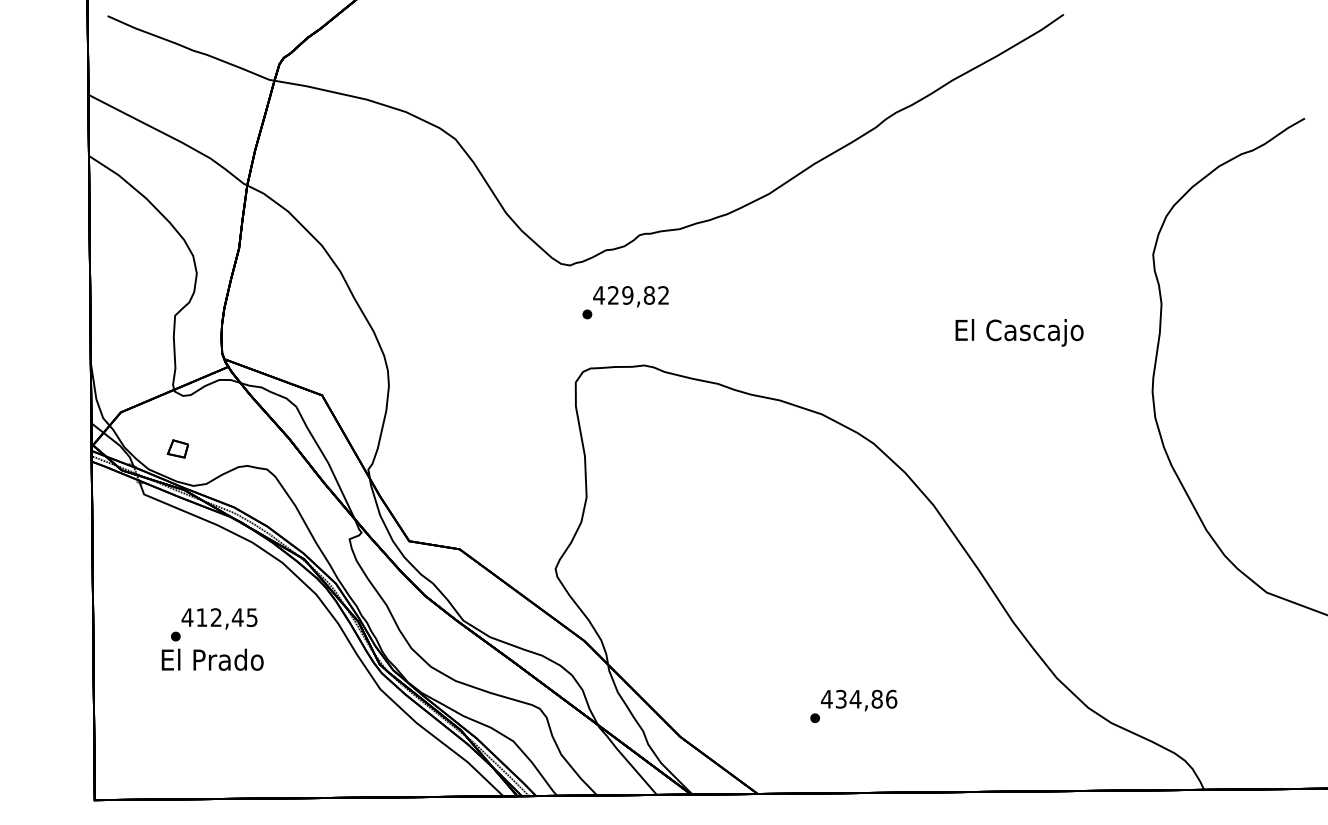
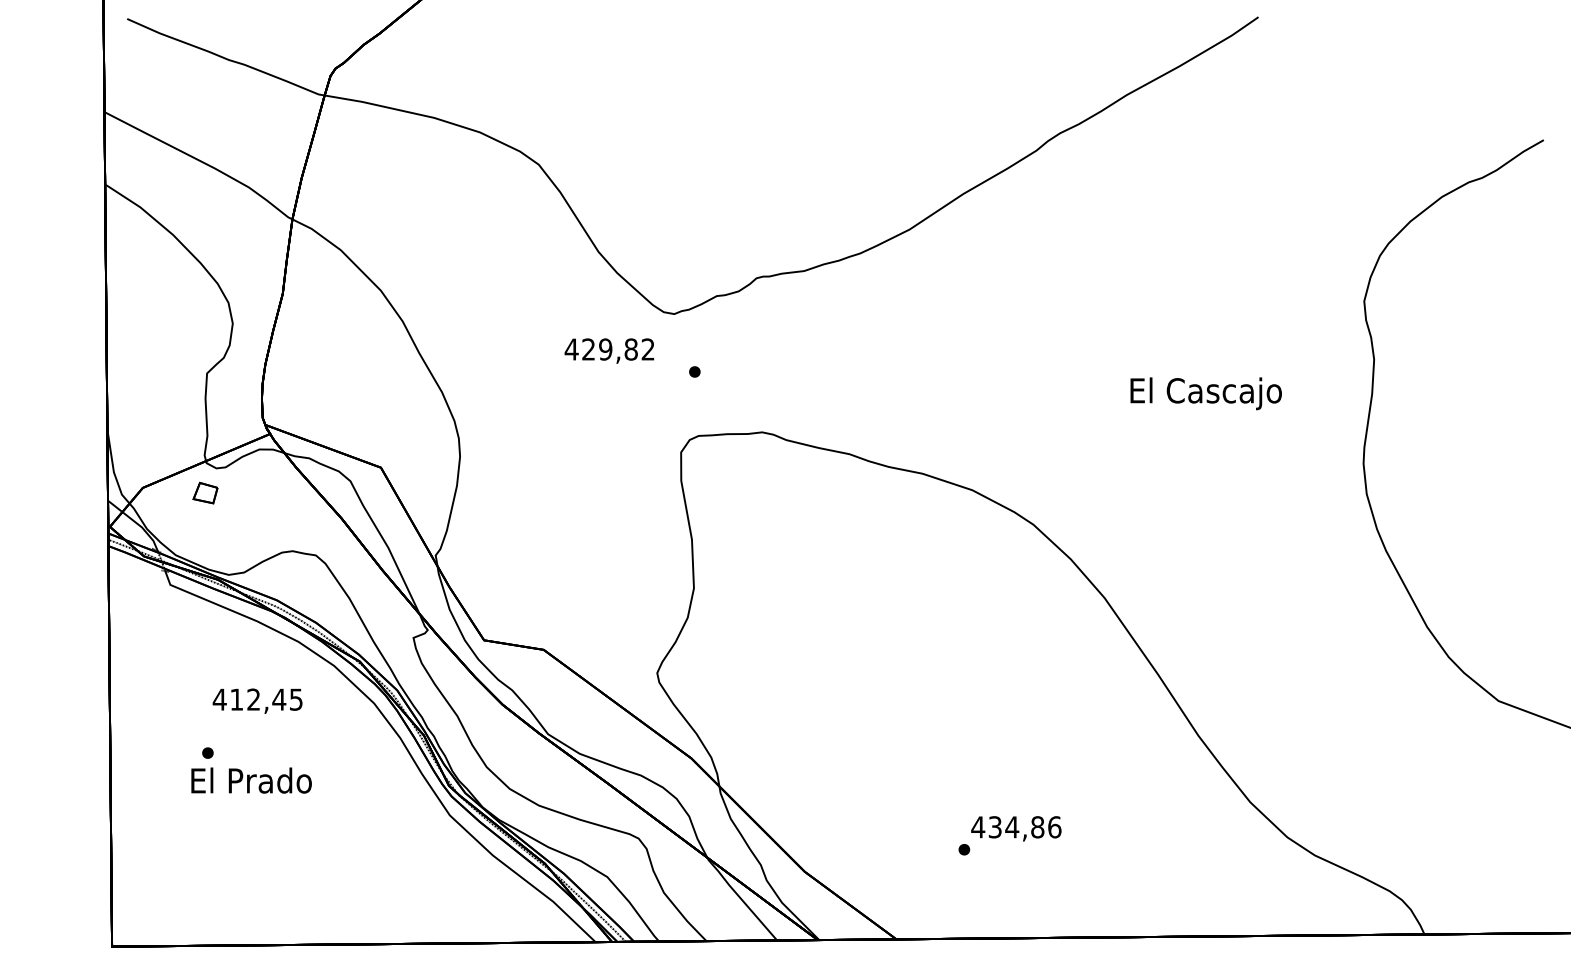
text: (631, 296) -> (609, 350), moved
part: (178, 448) -> (205, 492), moved
text: (219, 618) -> (257, 700), moved

